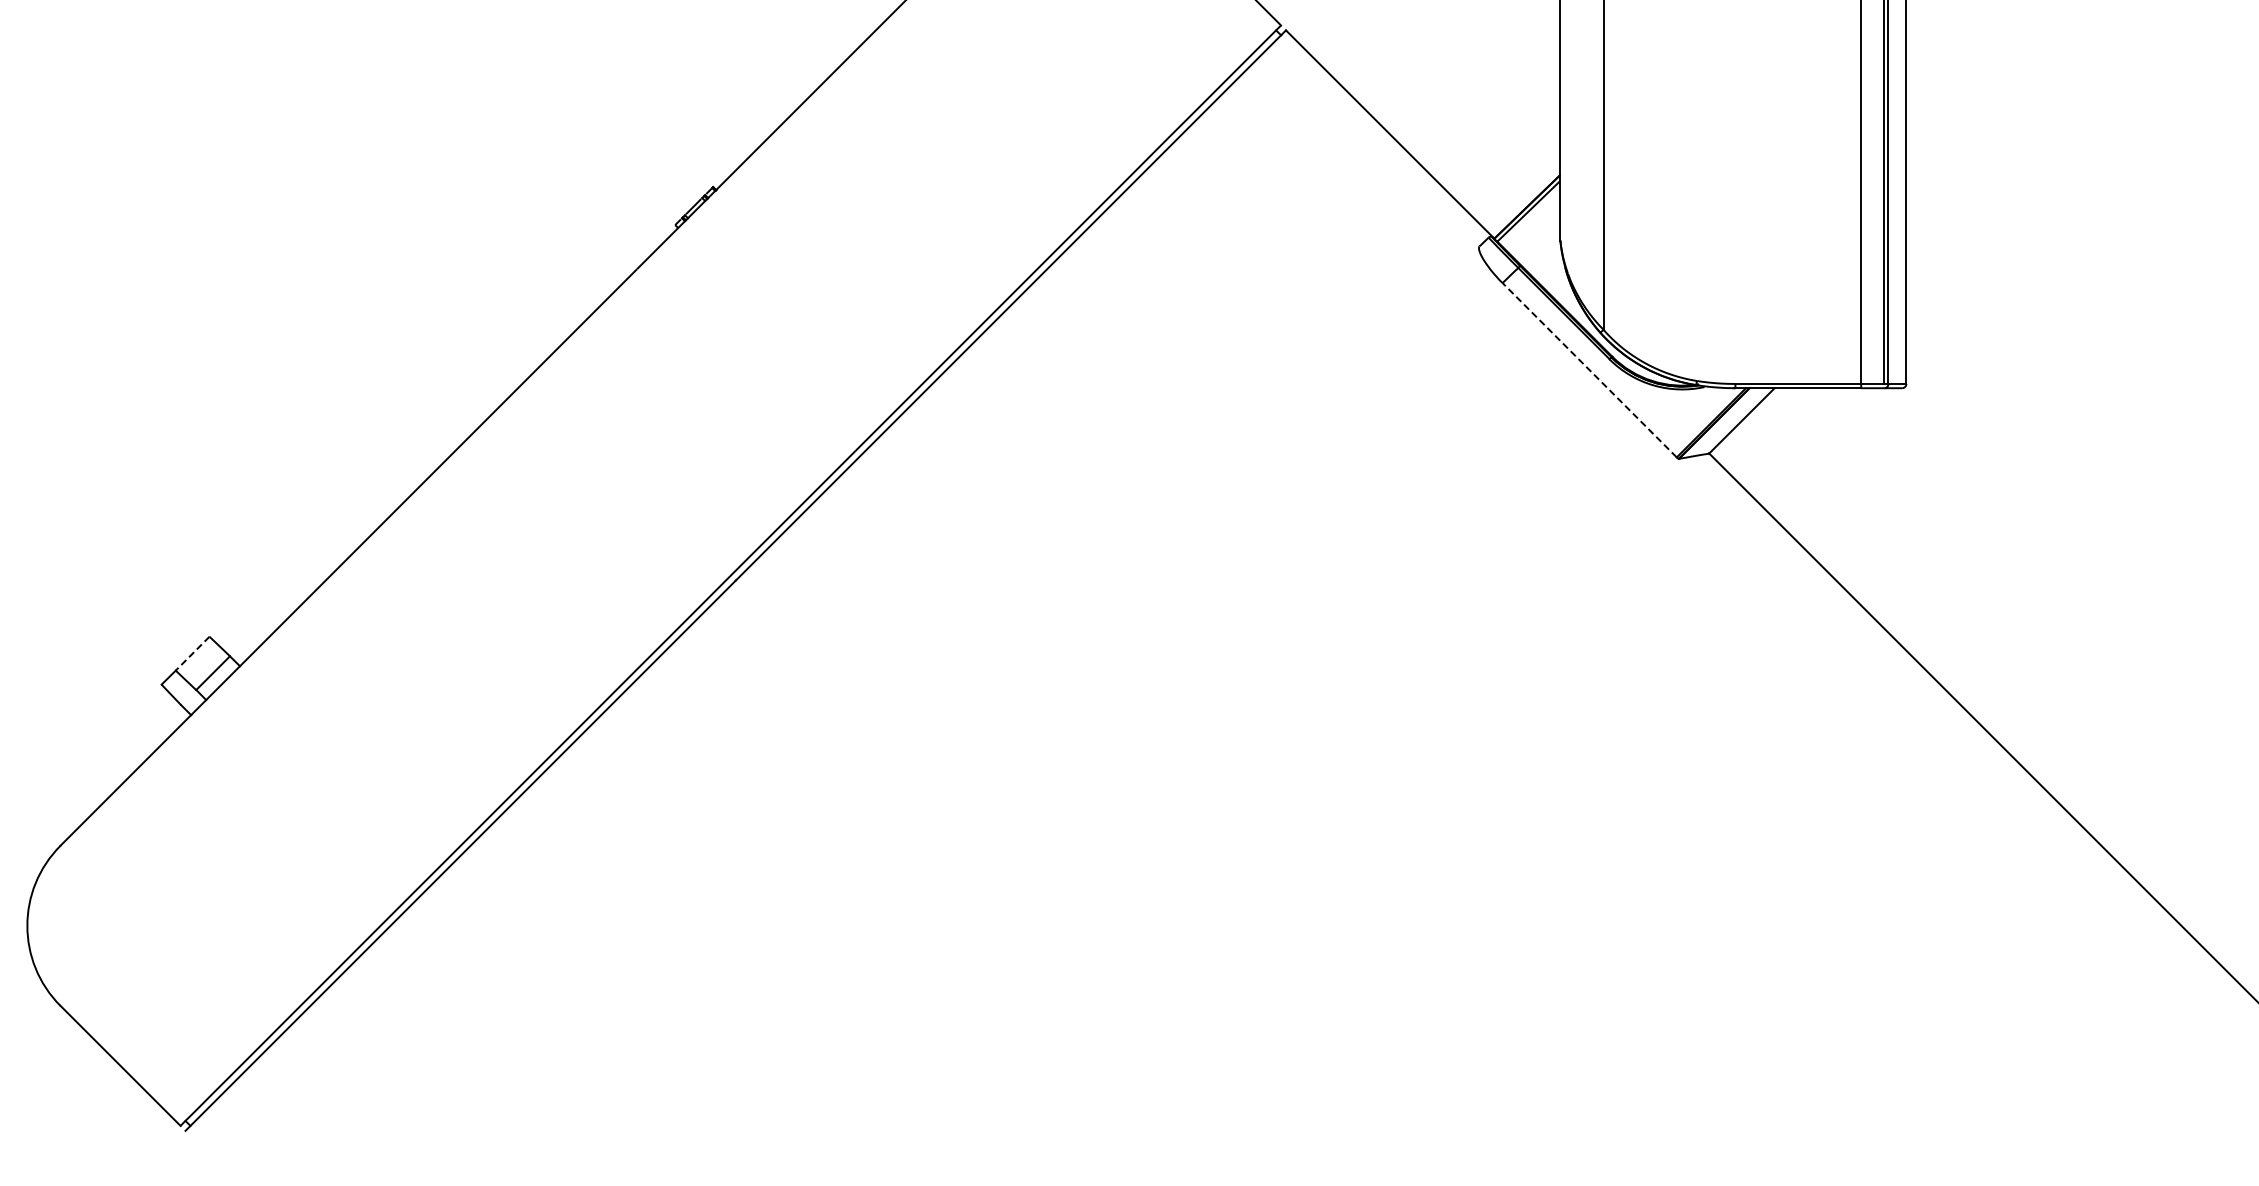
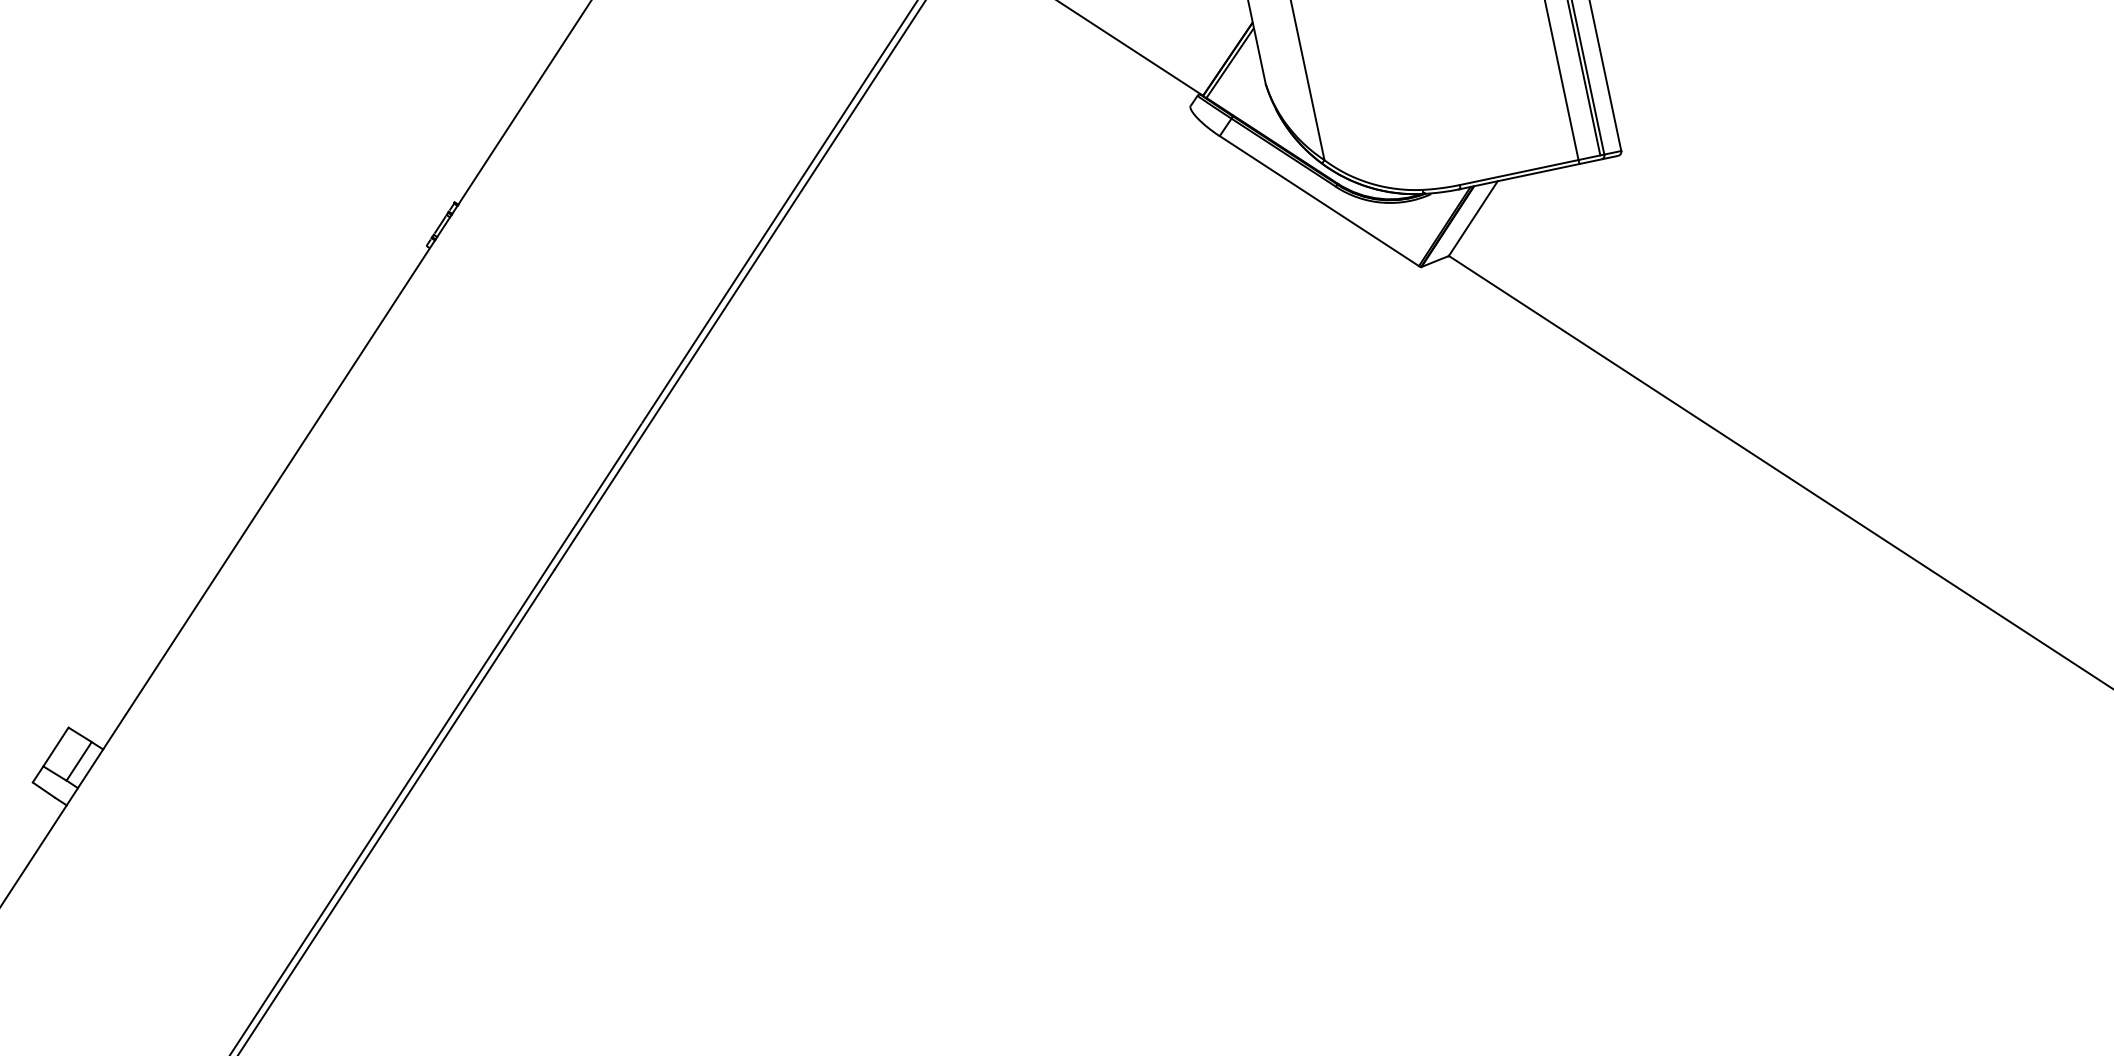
line: (1589, 369) -> (1319, 200), dashed -> solid
line: (192, 653) -> (55, 746), dashed -> solid

